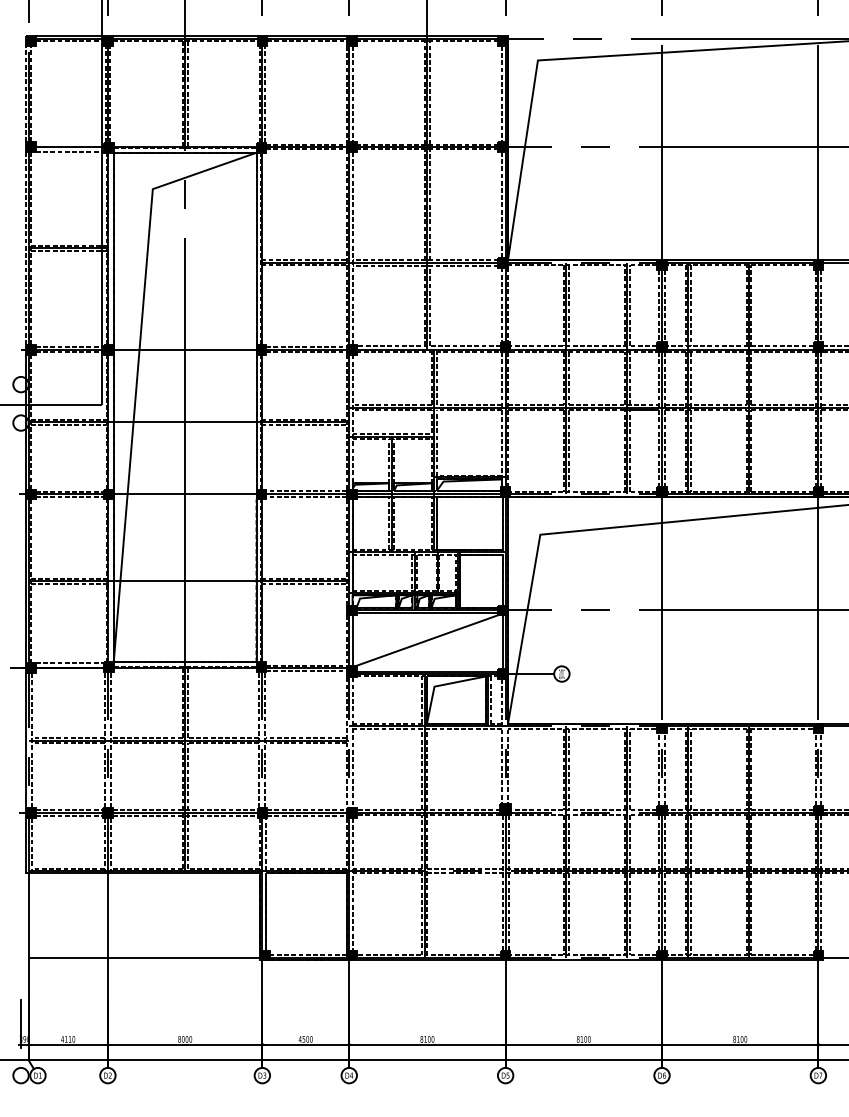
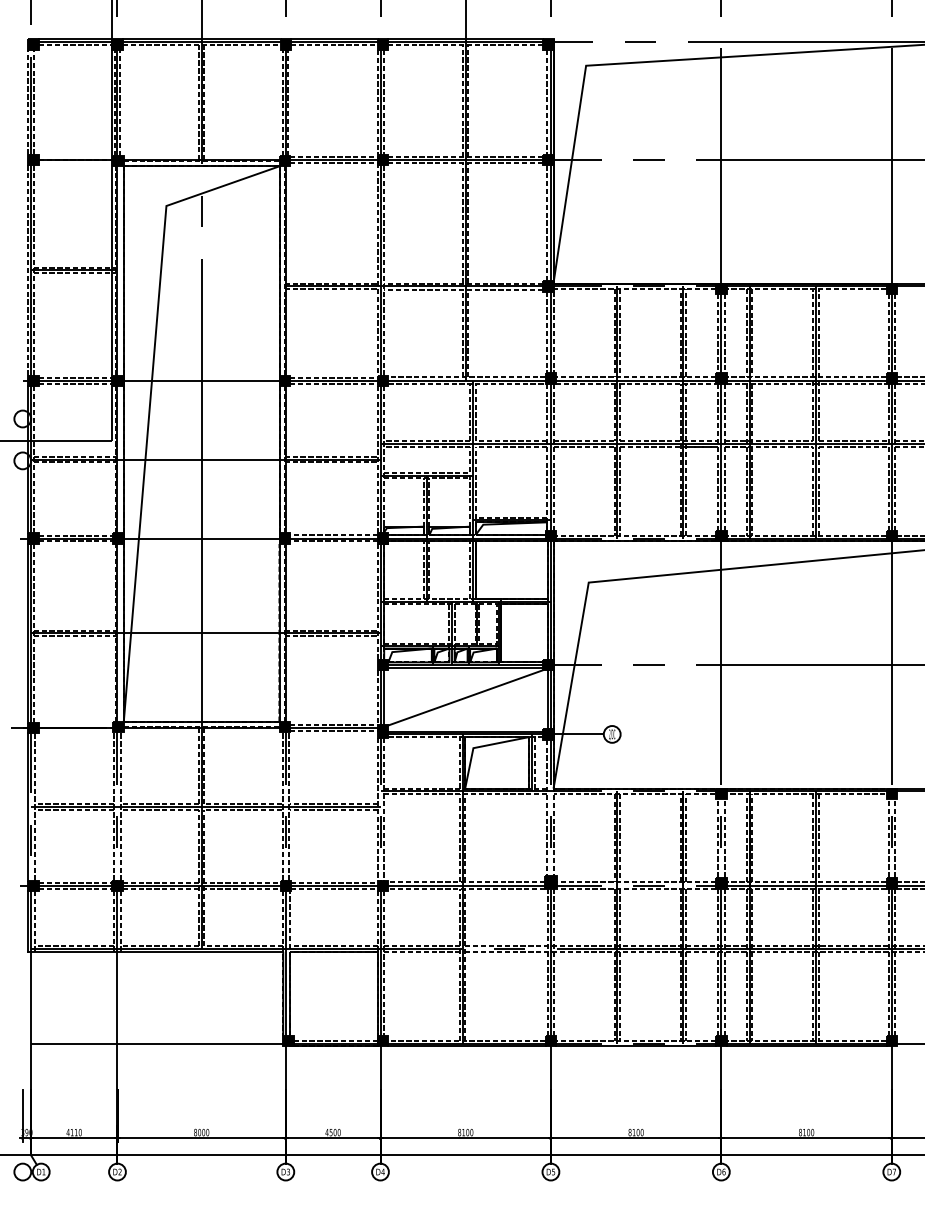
line: (69, 152) -> (75, 165), removed
line: (69, 663) -> (75, 722), removed

